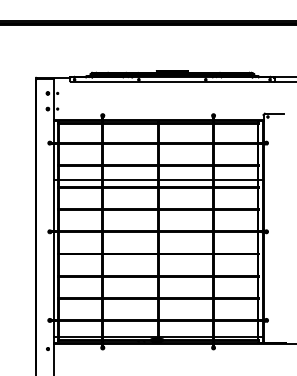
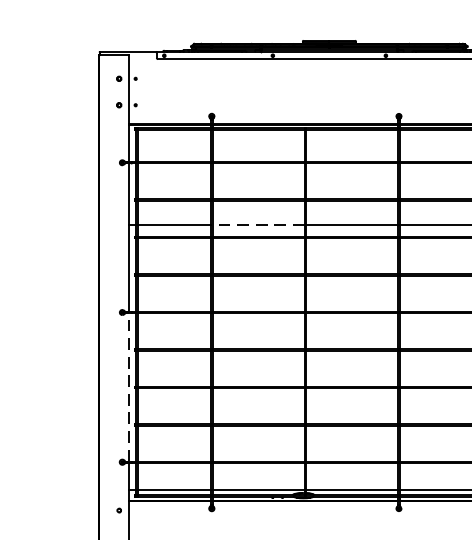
line: (130, 179) -> (258, 224), solid -> dashed
line: (53, 276) -> (128, 388), solid -> dashed

